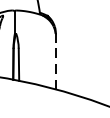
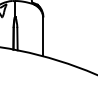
line: (56, 61) -> (43, 36), dashed -> solid

